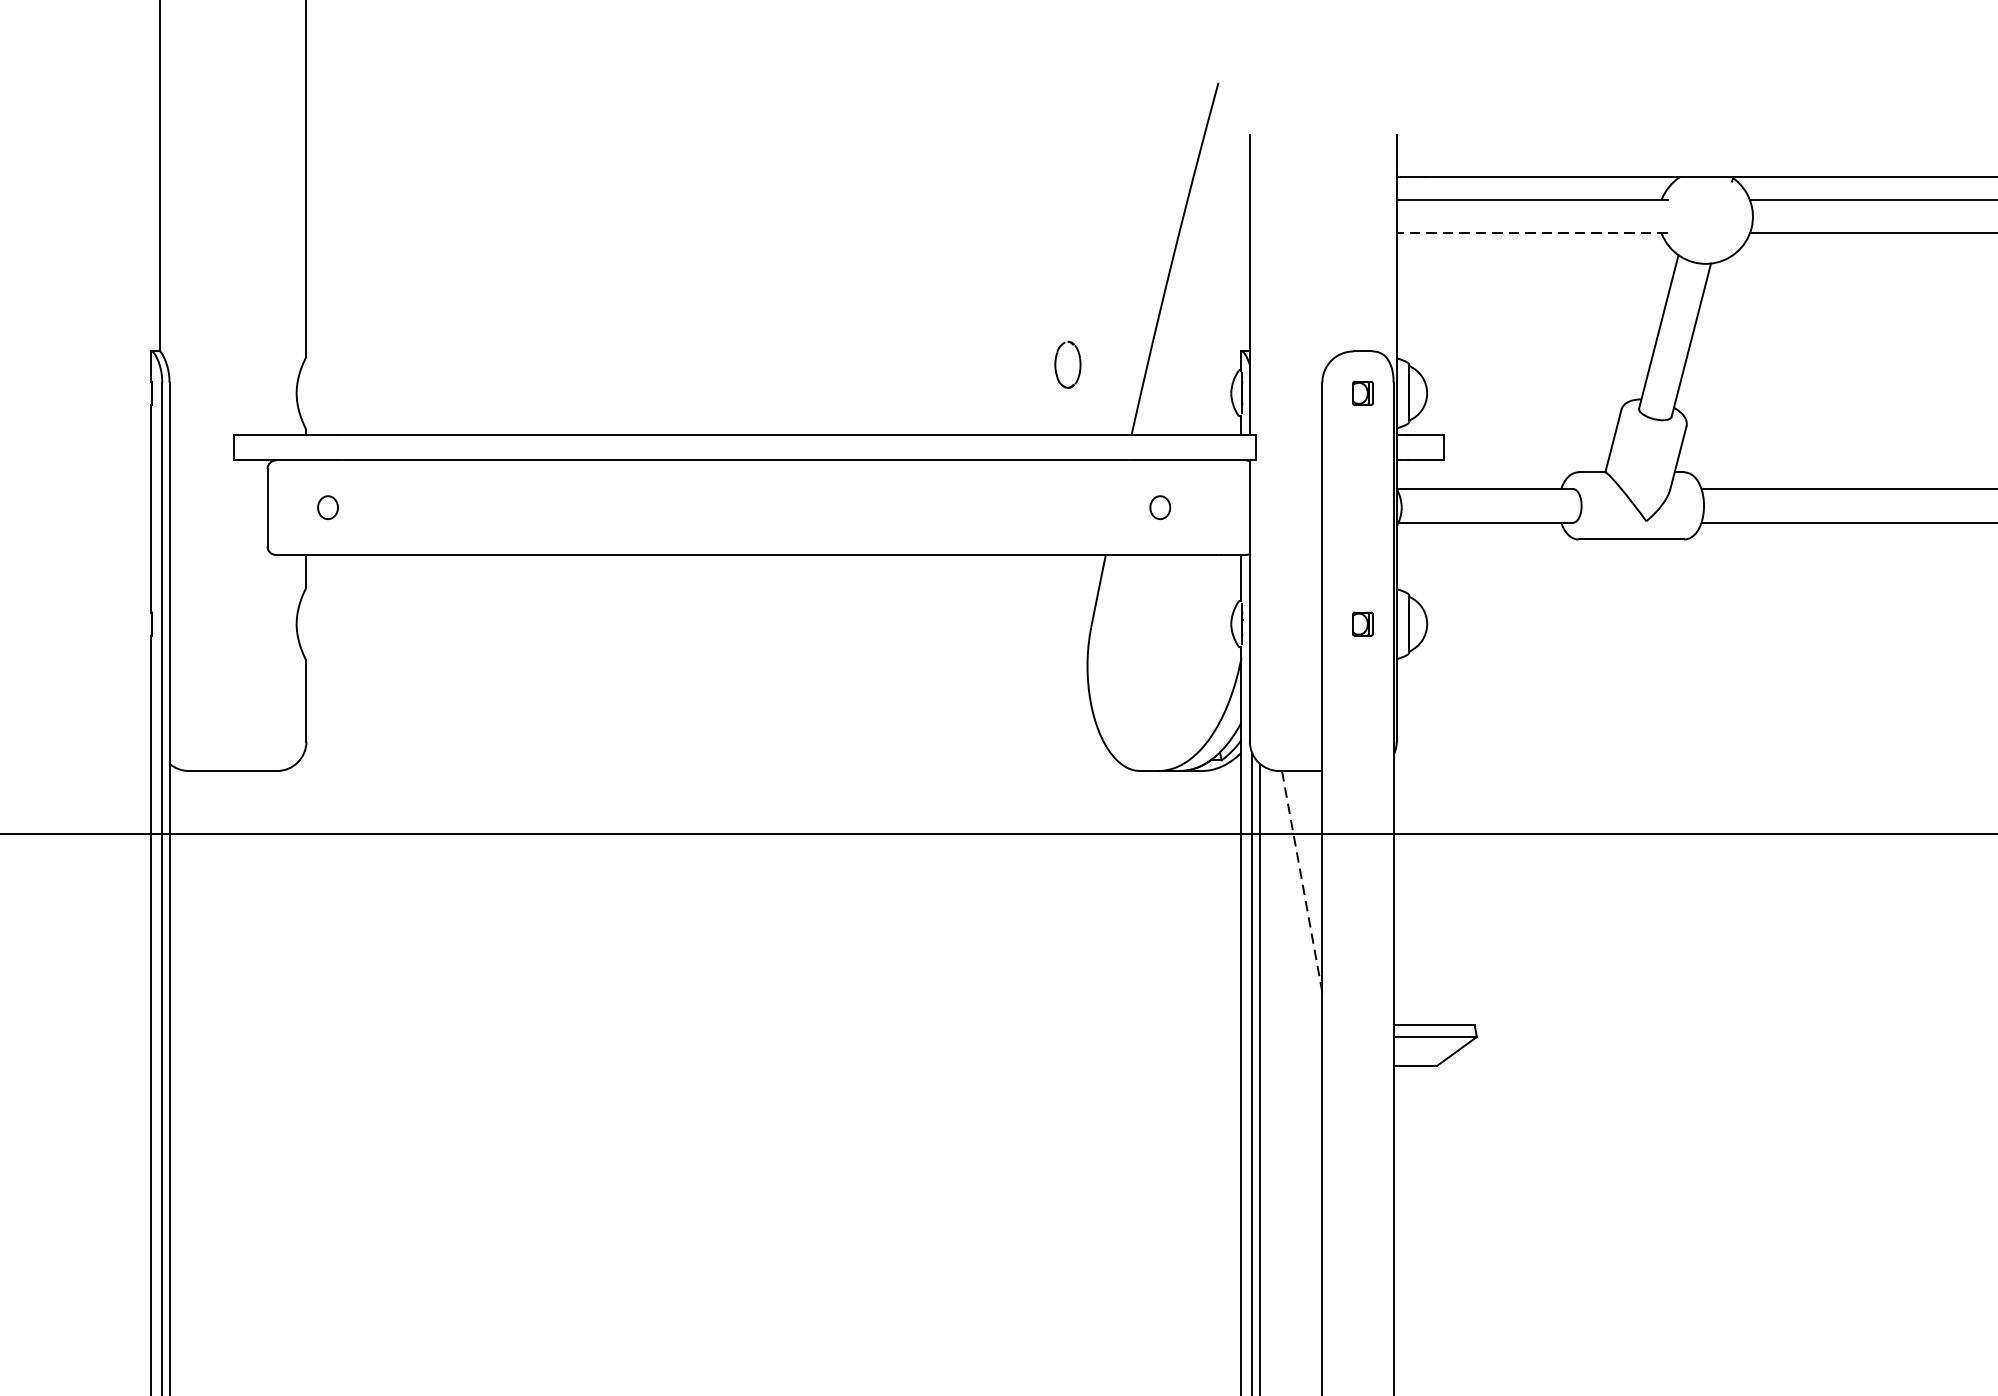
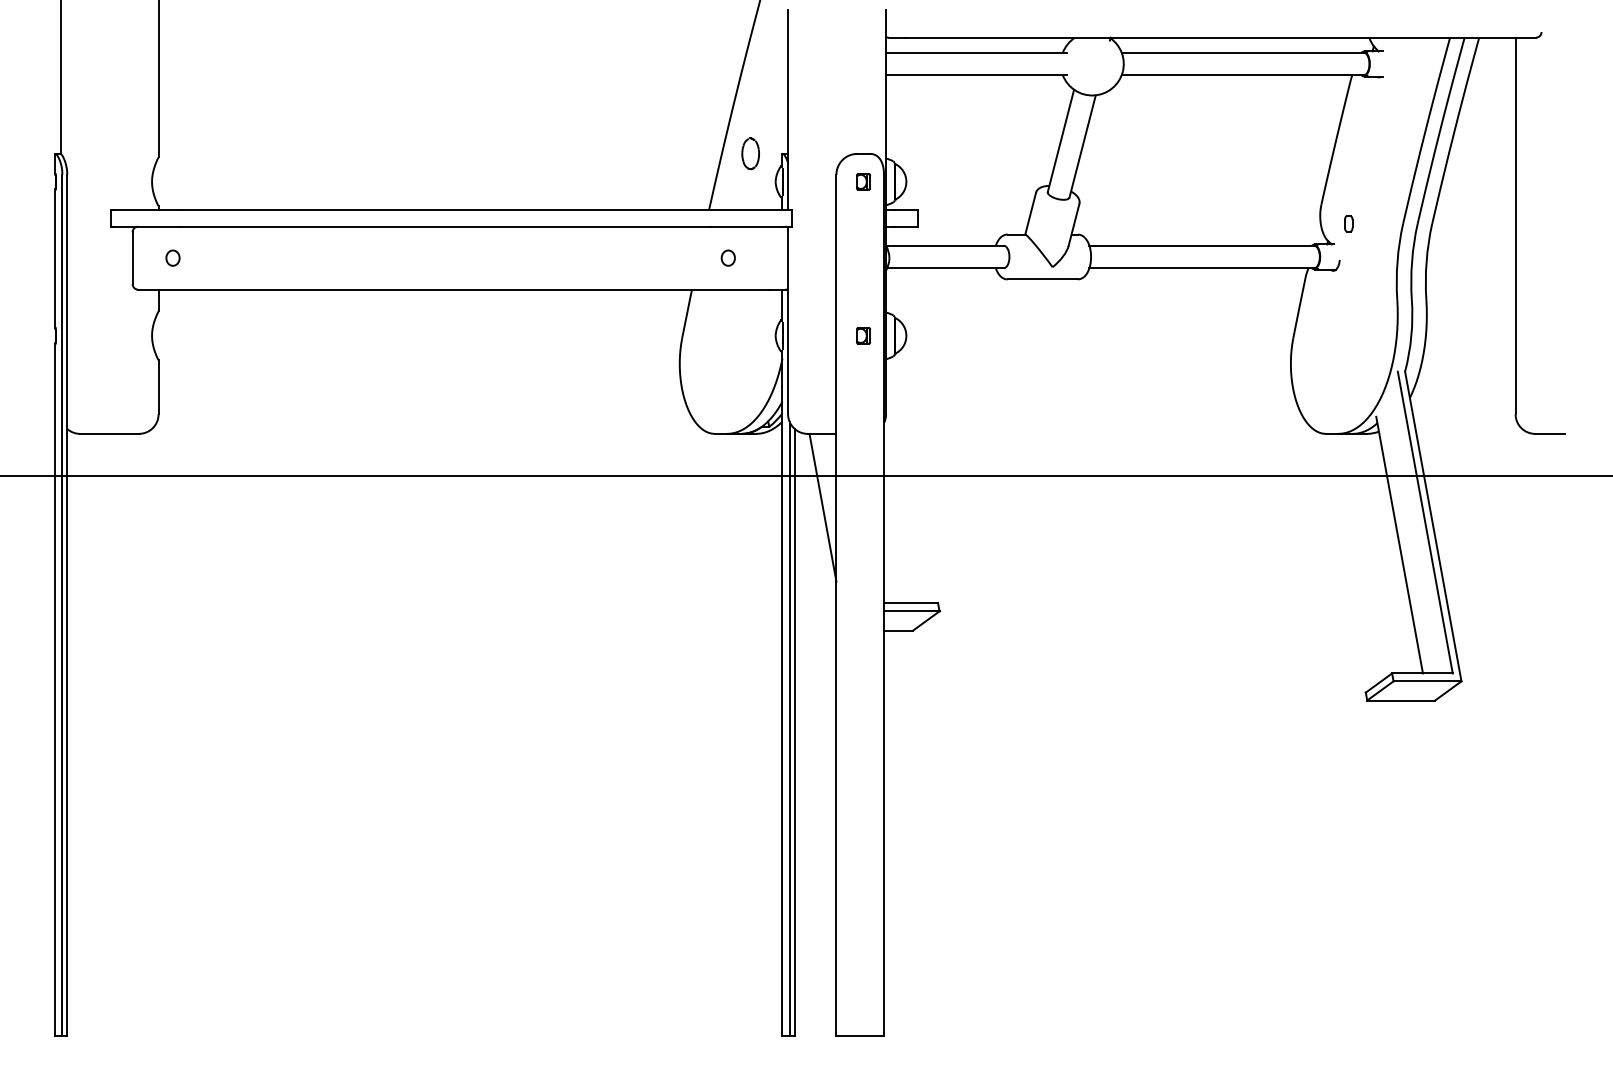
line: (1530, 233) -> (975, 75), dashed -> solid
part: (1067, 364) -> (750, 153), moved
line: (1301, 881) -> (822, 507), dashed -> solid

